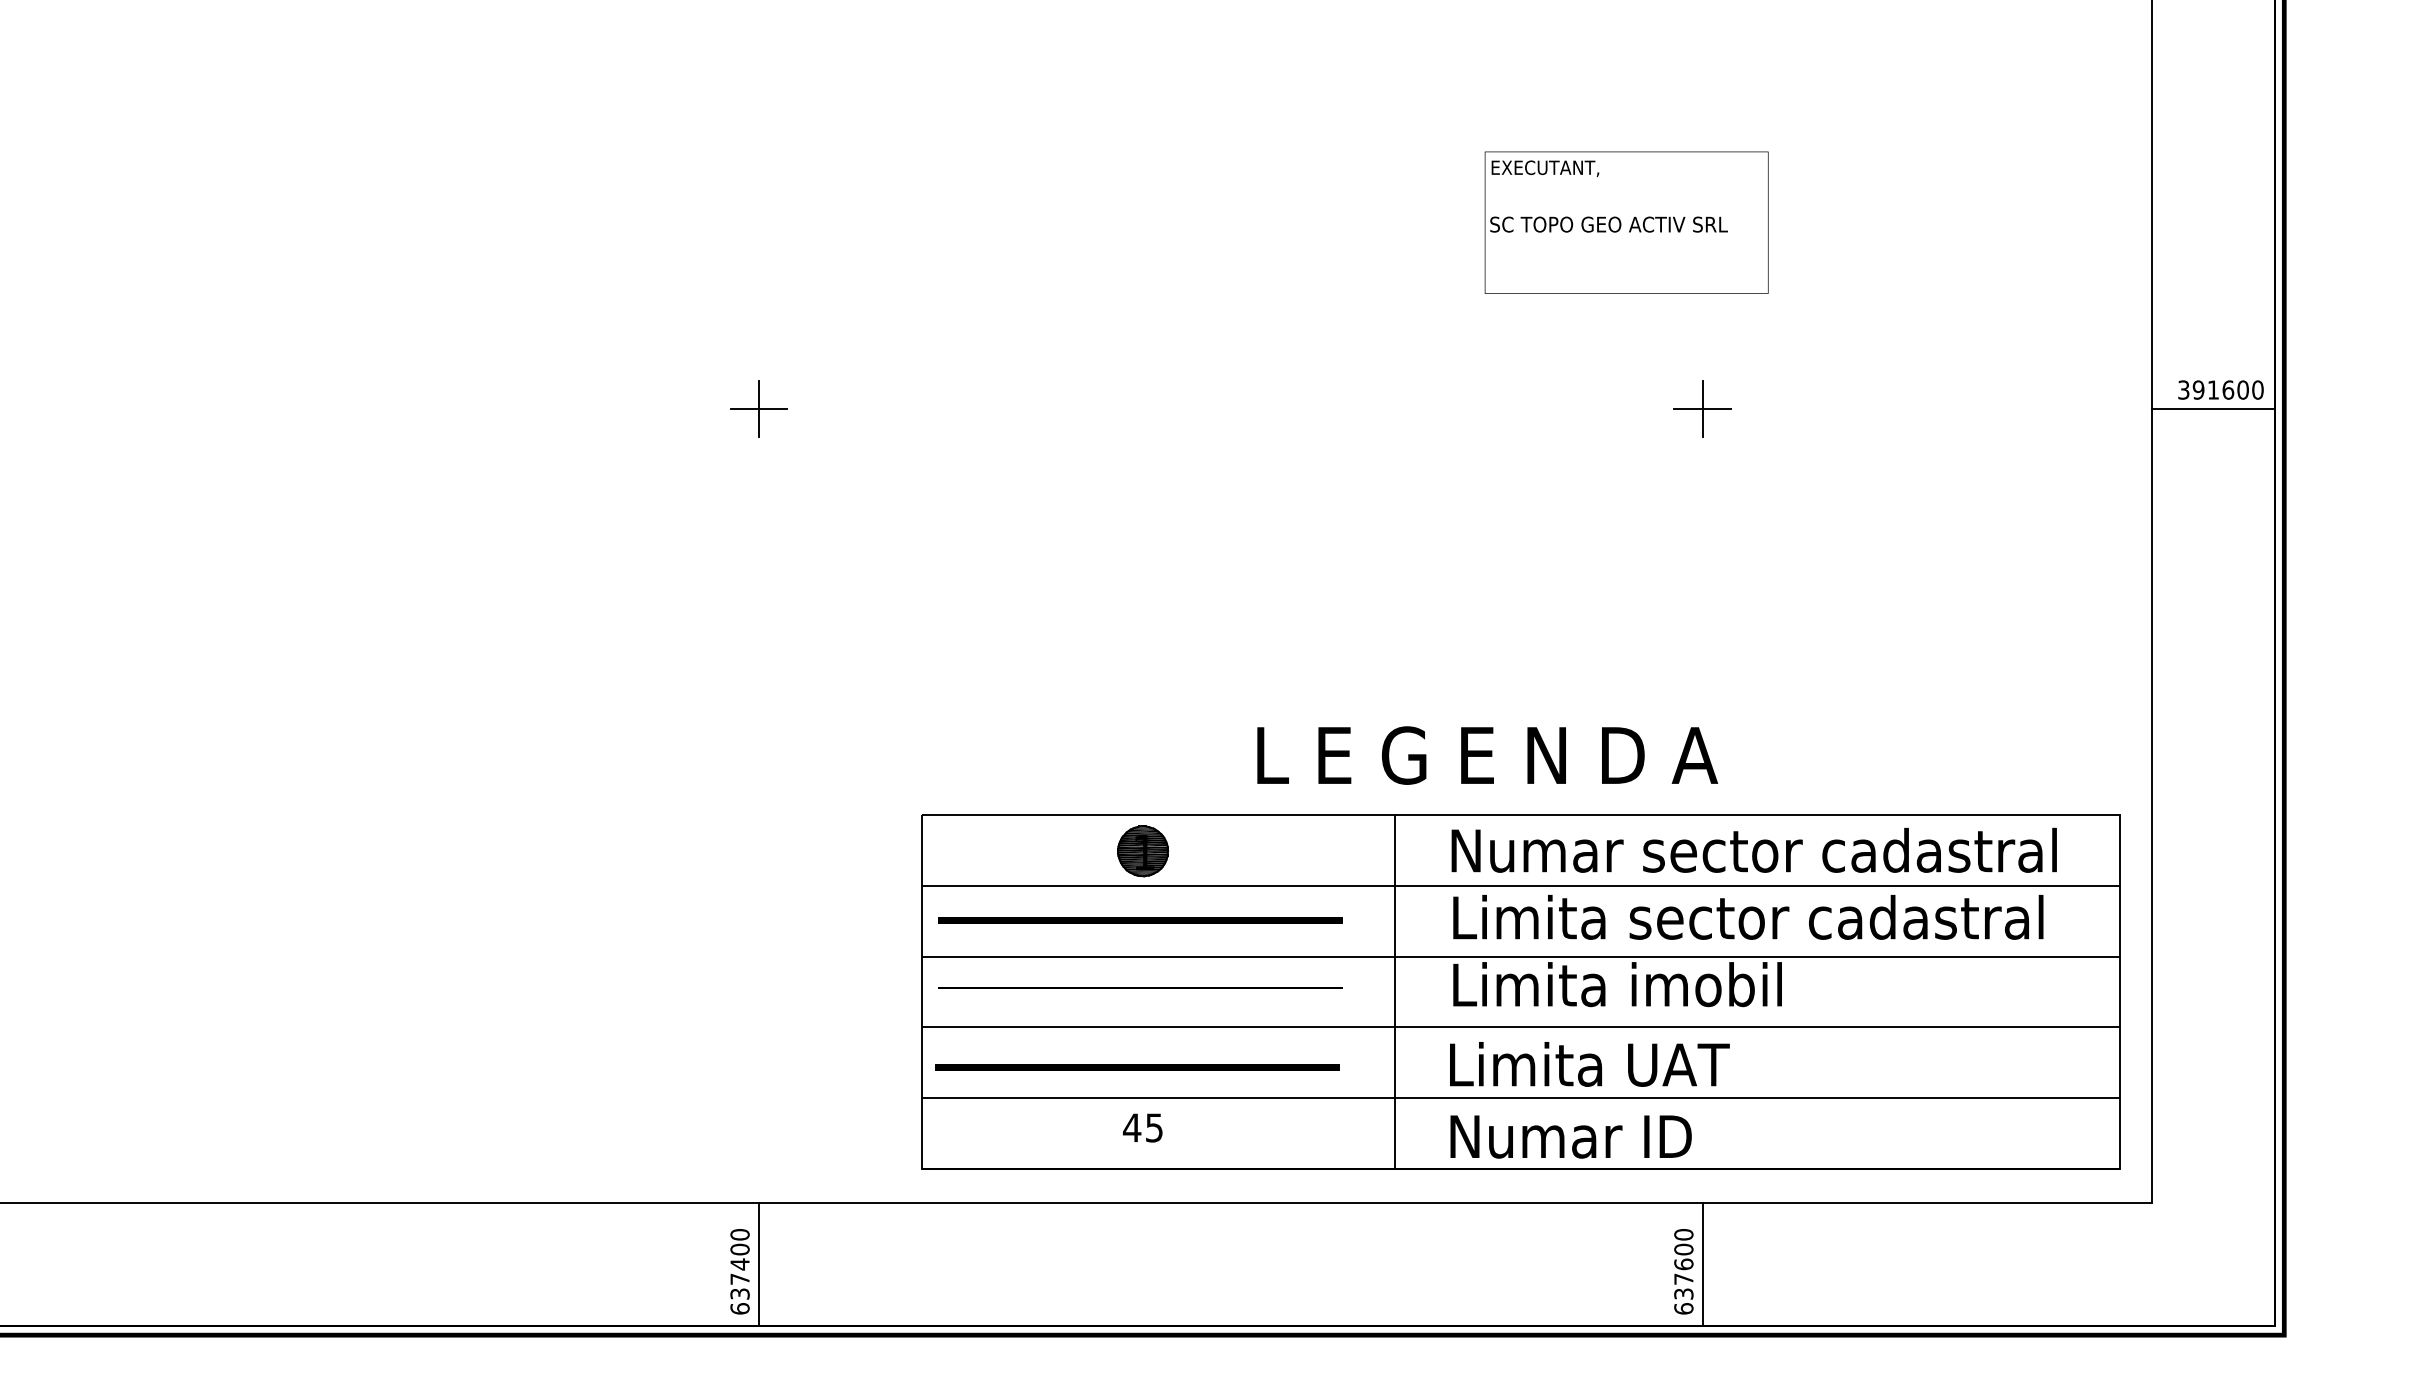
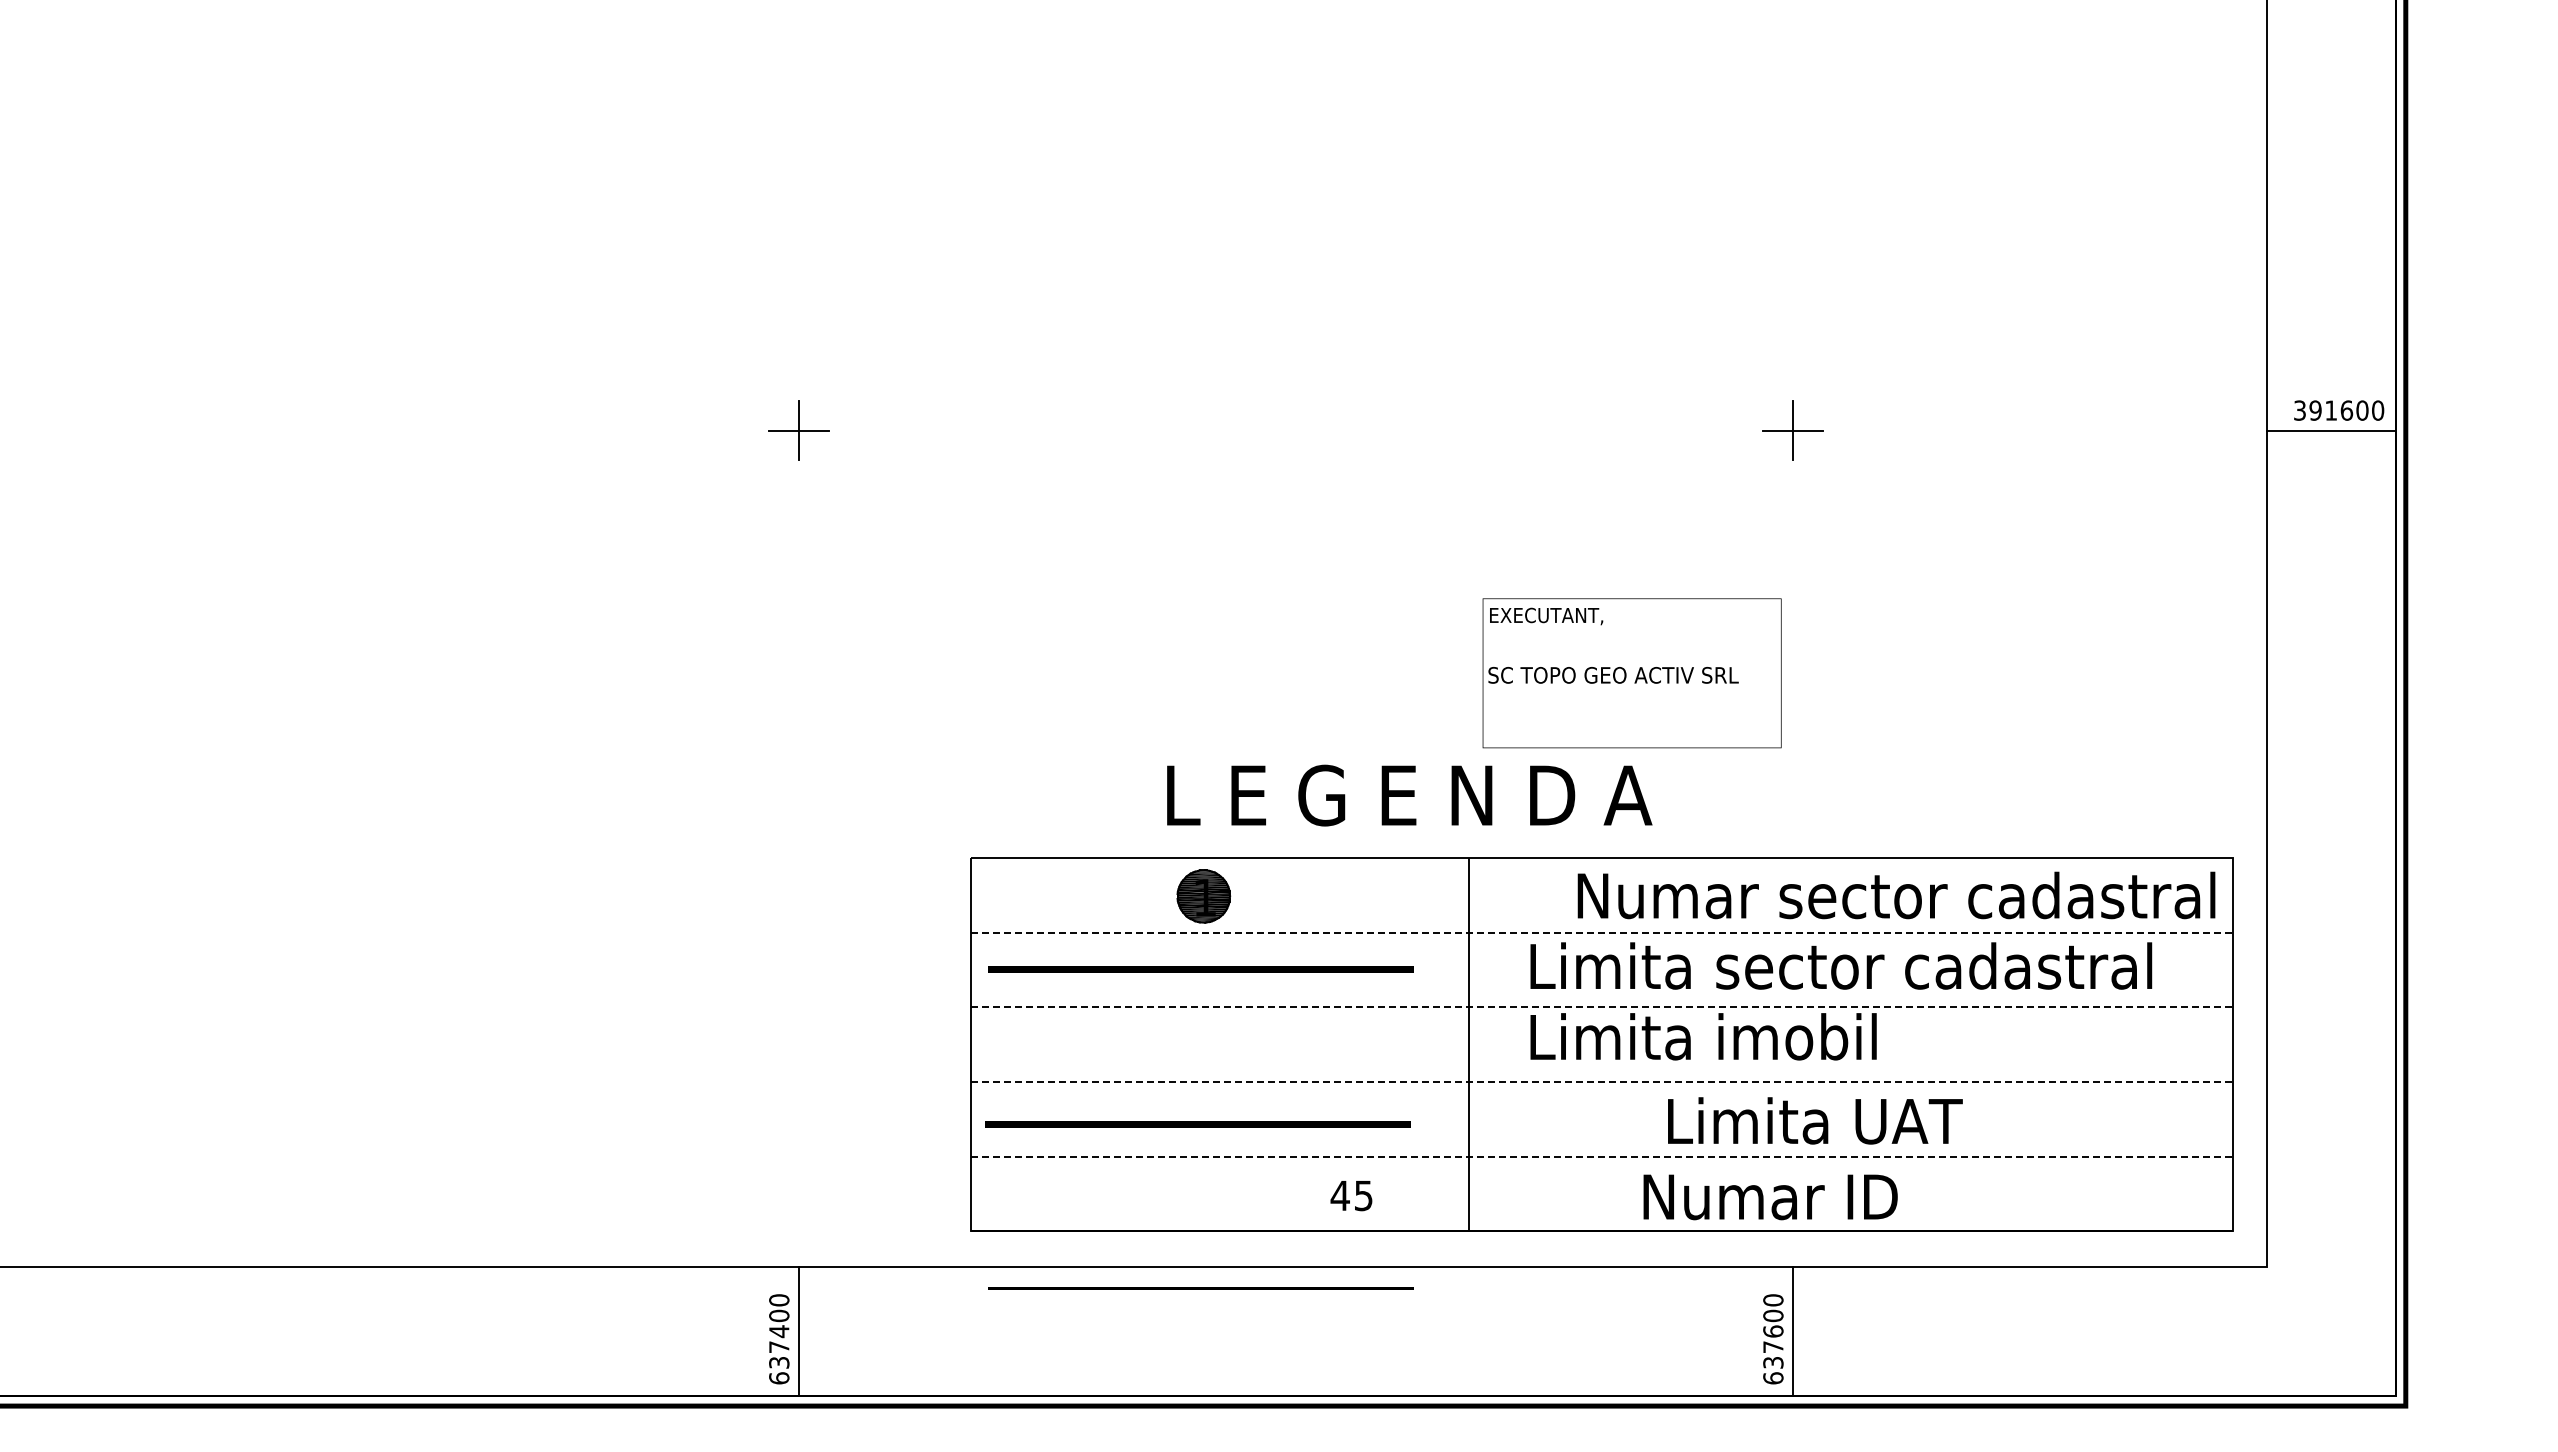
text: (1626, 222) -> (1631, 673), moved
text: (1487, 755) -> (1409, 795), moved
text: (1754, 850) -> (1896, 895), moved
line: (1521, 885) -> (1602, 932), solid -> dashed
line: (1521, 956) -> (1602, 1007), solid -> dashed
line: (1139, 988) -> (1200, 1288), moved
line: (1521, 1027) -> (1602, 1081), solid -> dashed
text: (1589, 1064) -> (1815, 1120), moved
line: (1521, 1098) -> (1602, 1156), solid -> dashed
text: (1142, 1128) -> (1351, 1196), moved
text: (1570, 1137) -> (1770, 1197), moved

